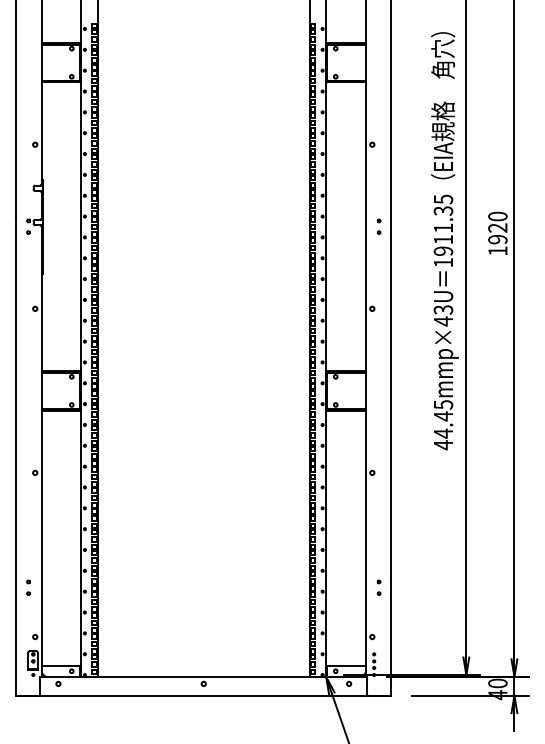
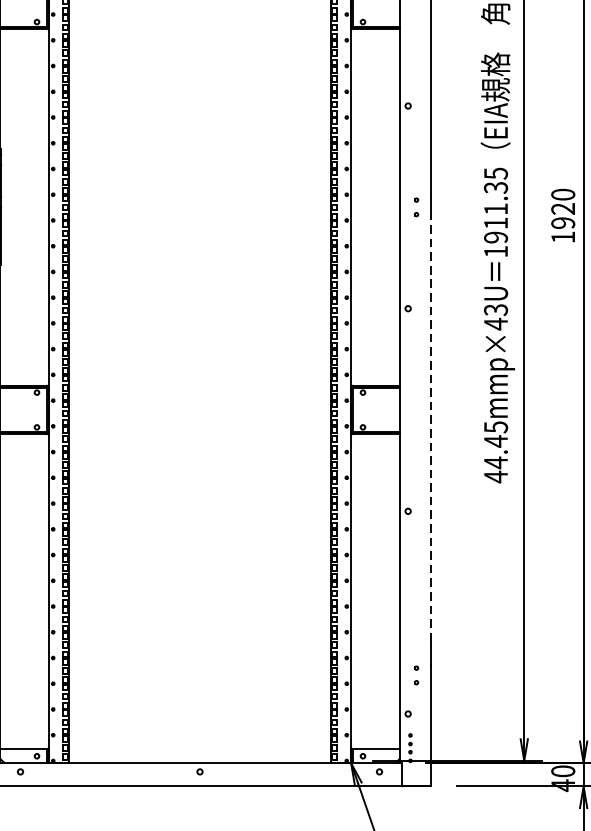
line: (391, 407) -> (431, 430), solid -> dashed
part: (378, 587) -> (415, 675), moved

